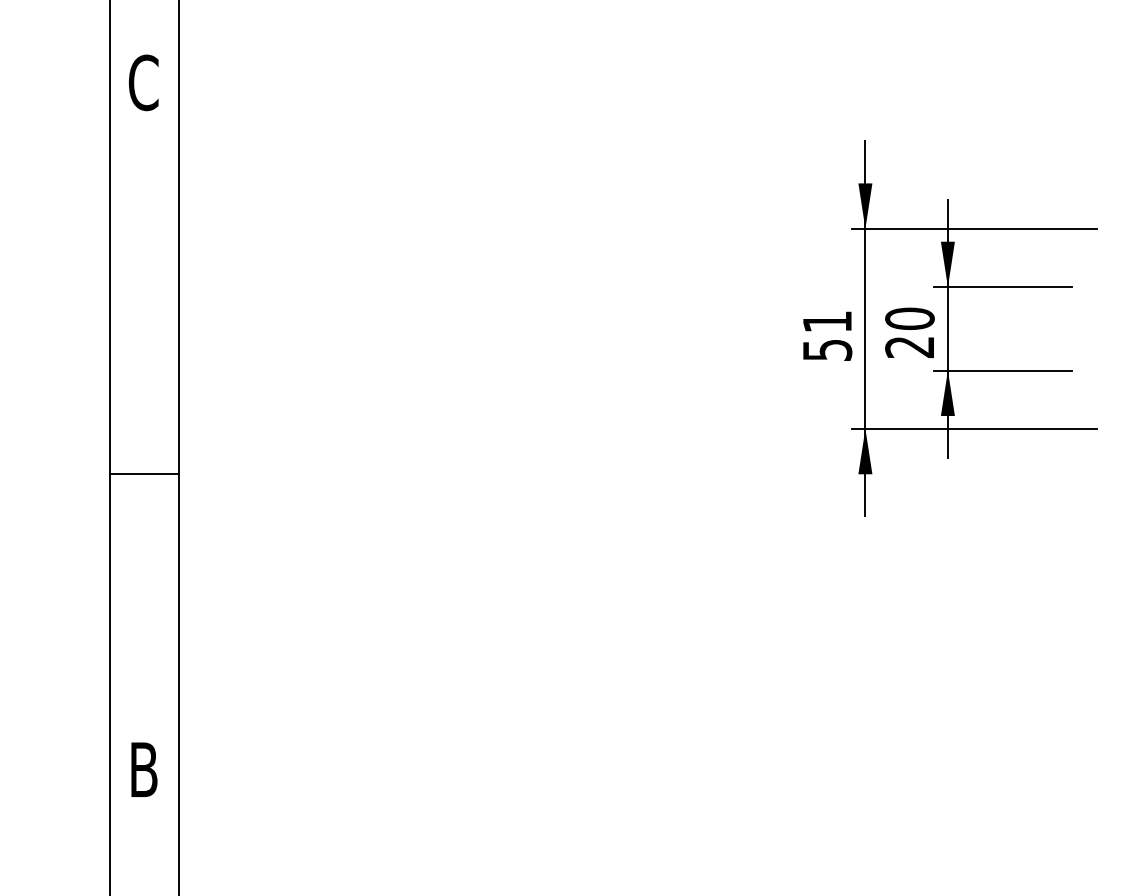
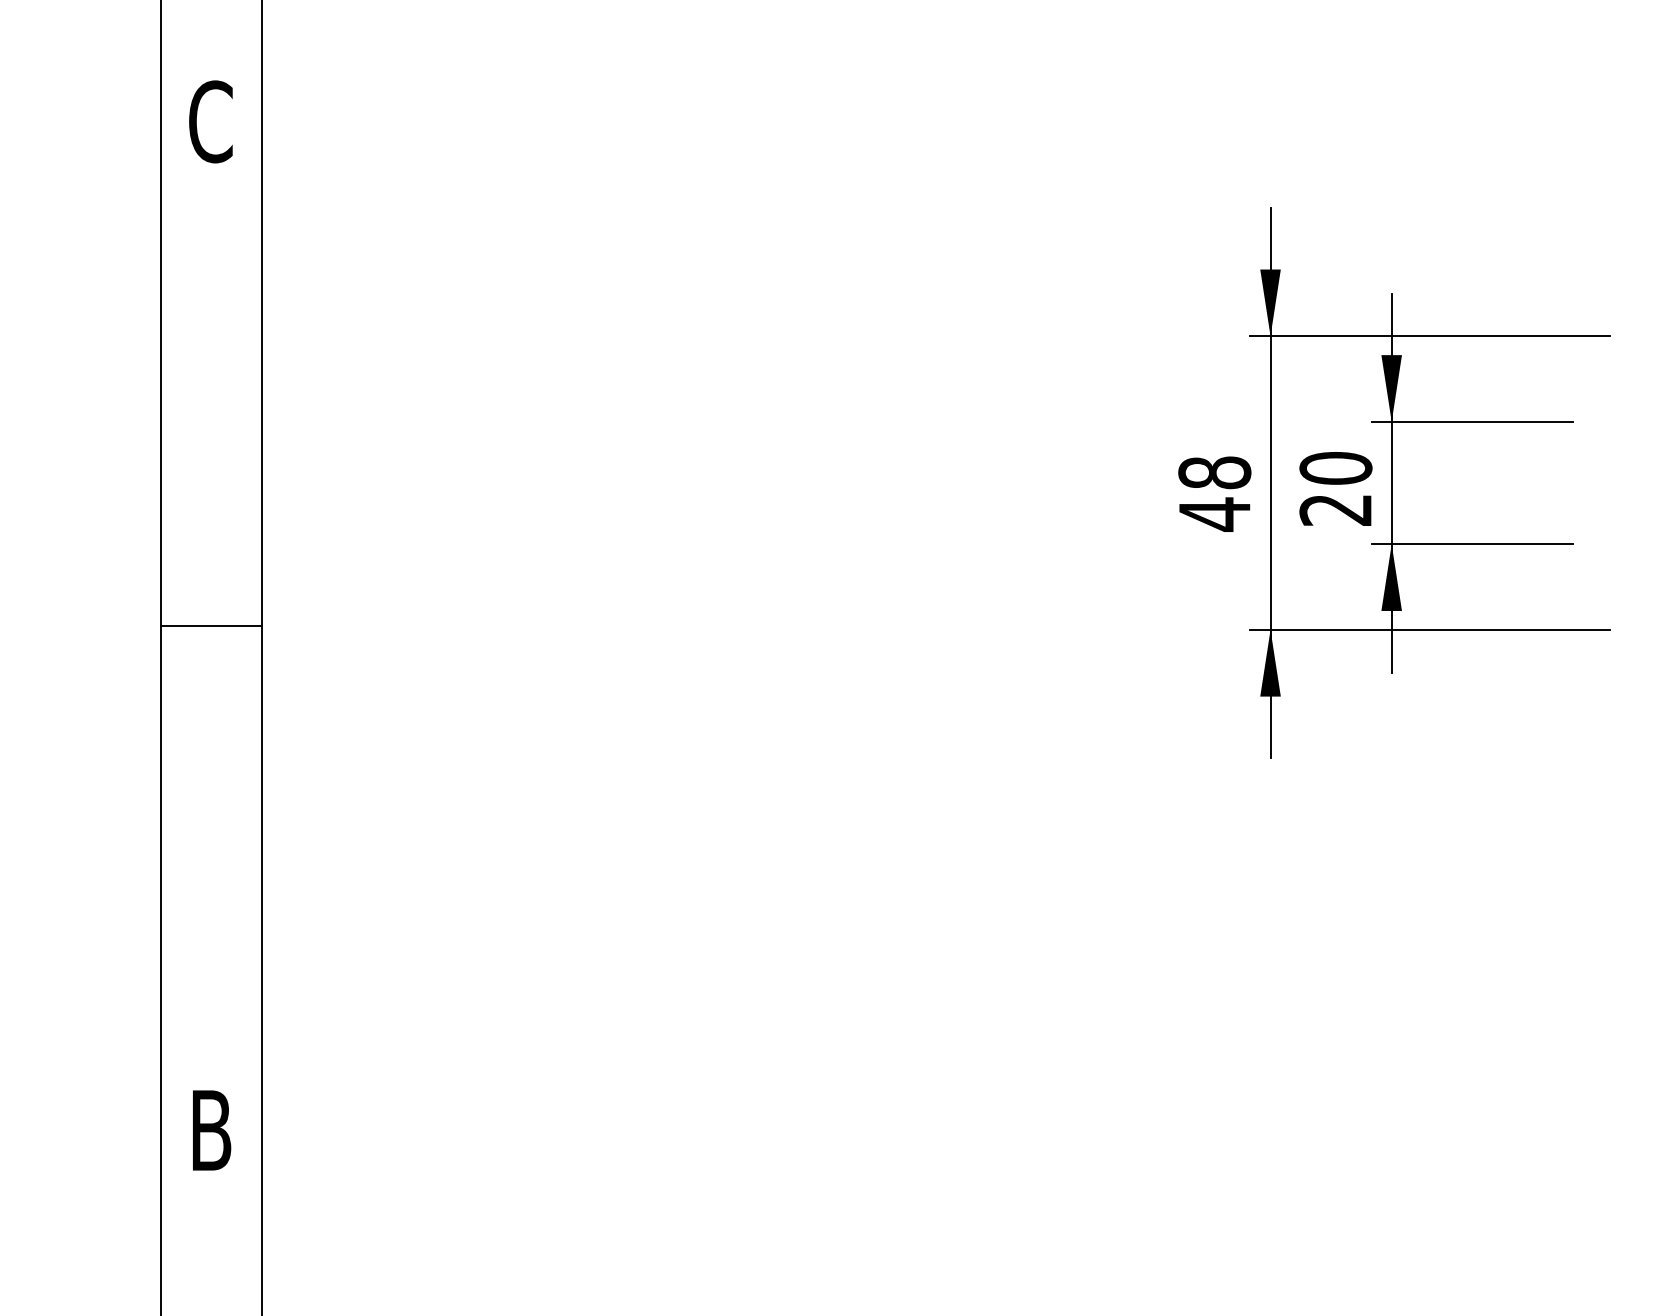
text: (827, 336) -> (1214, 494), 51 -> 48
line: (143, 474) -> (210, 626), moved

